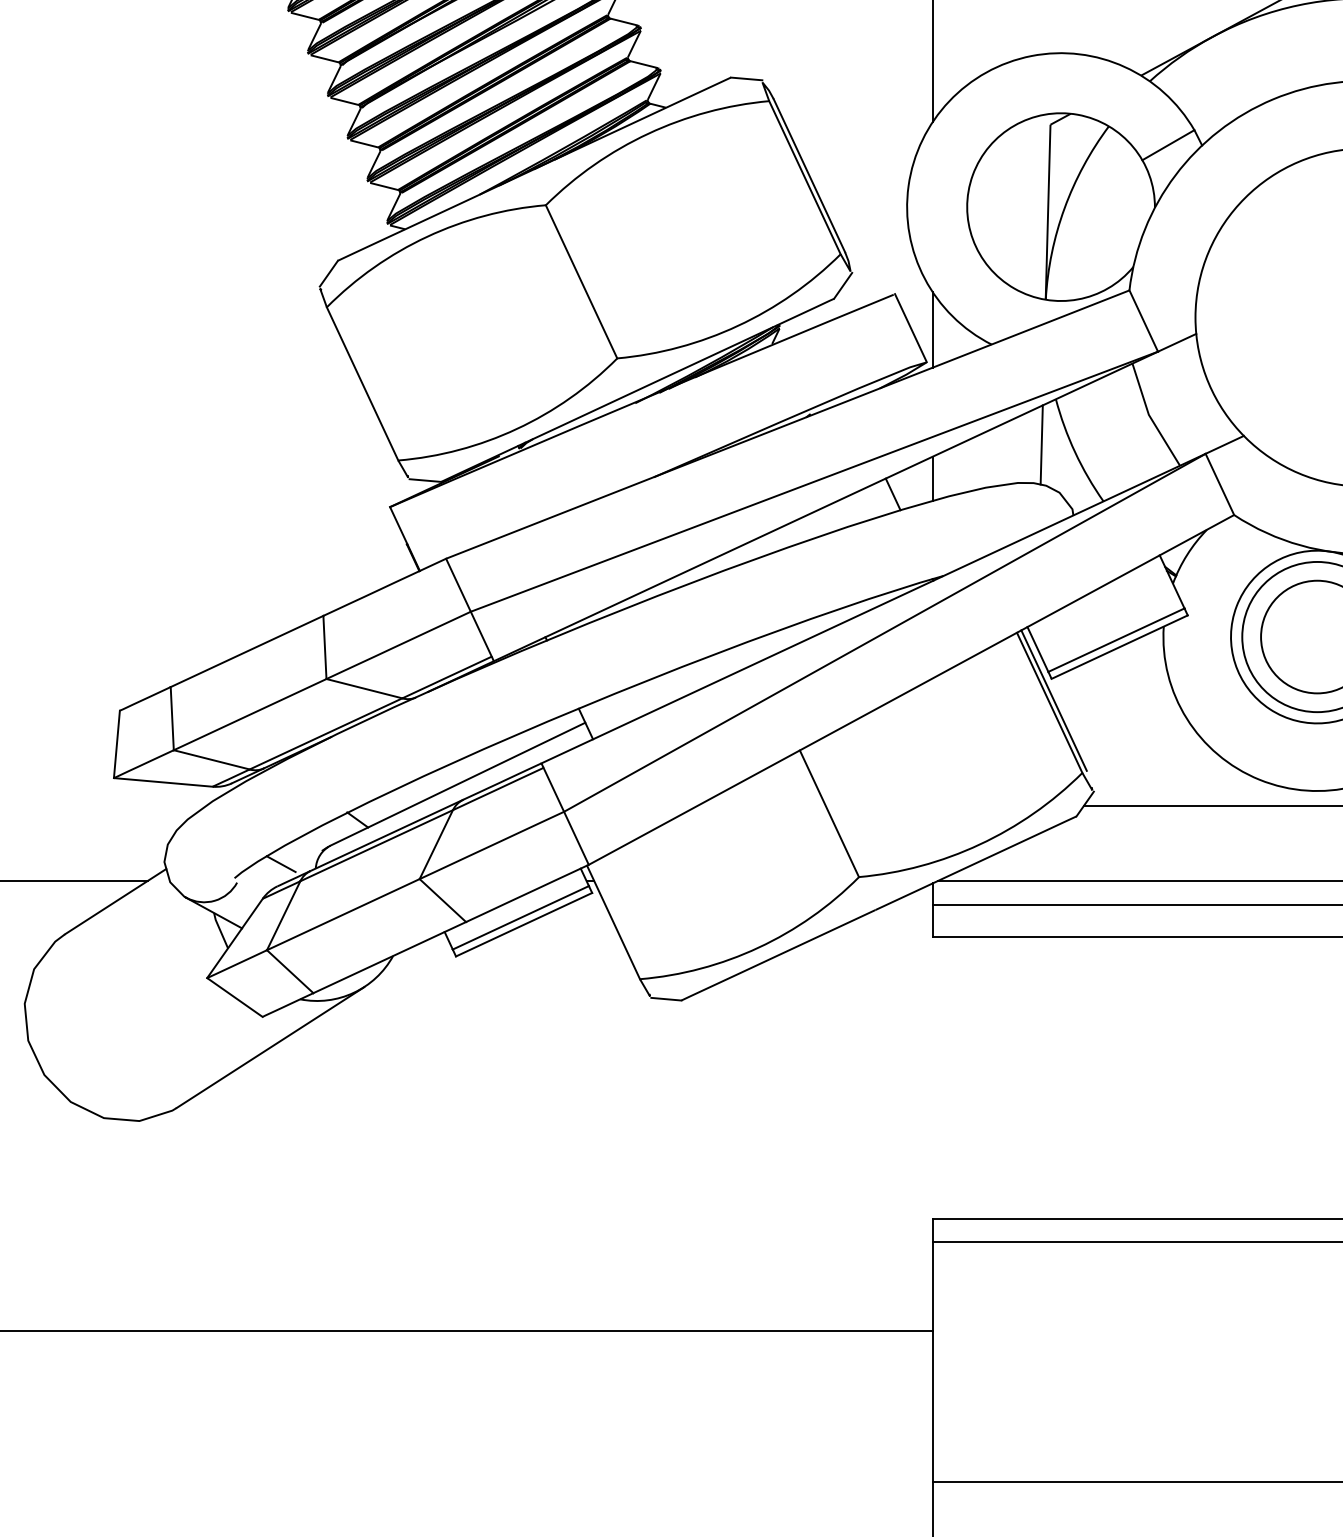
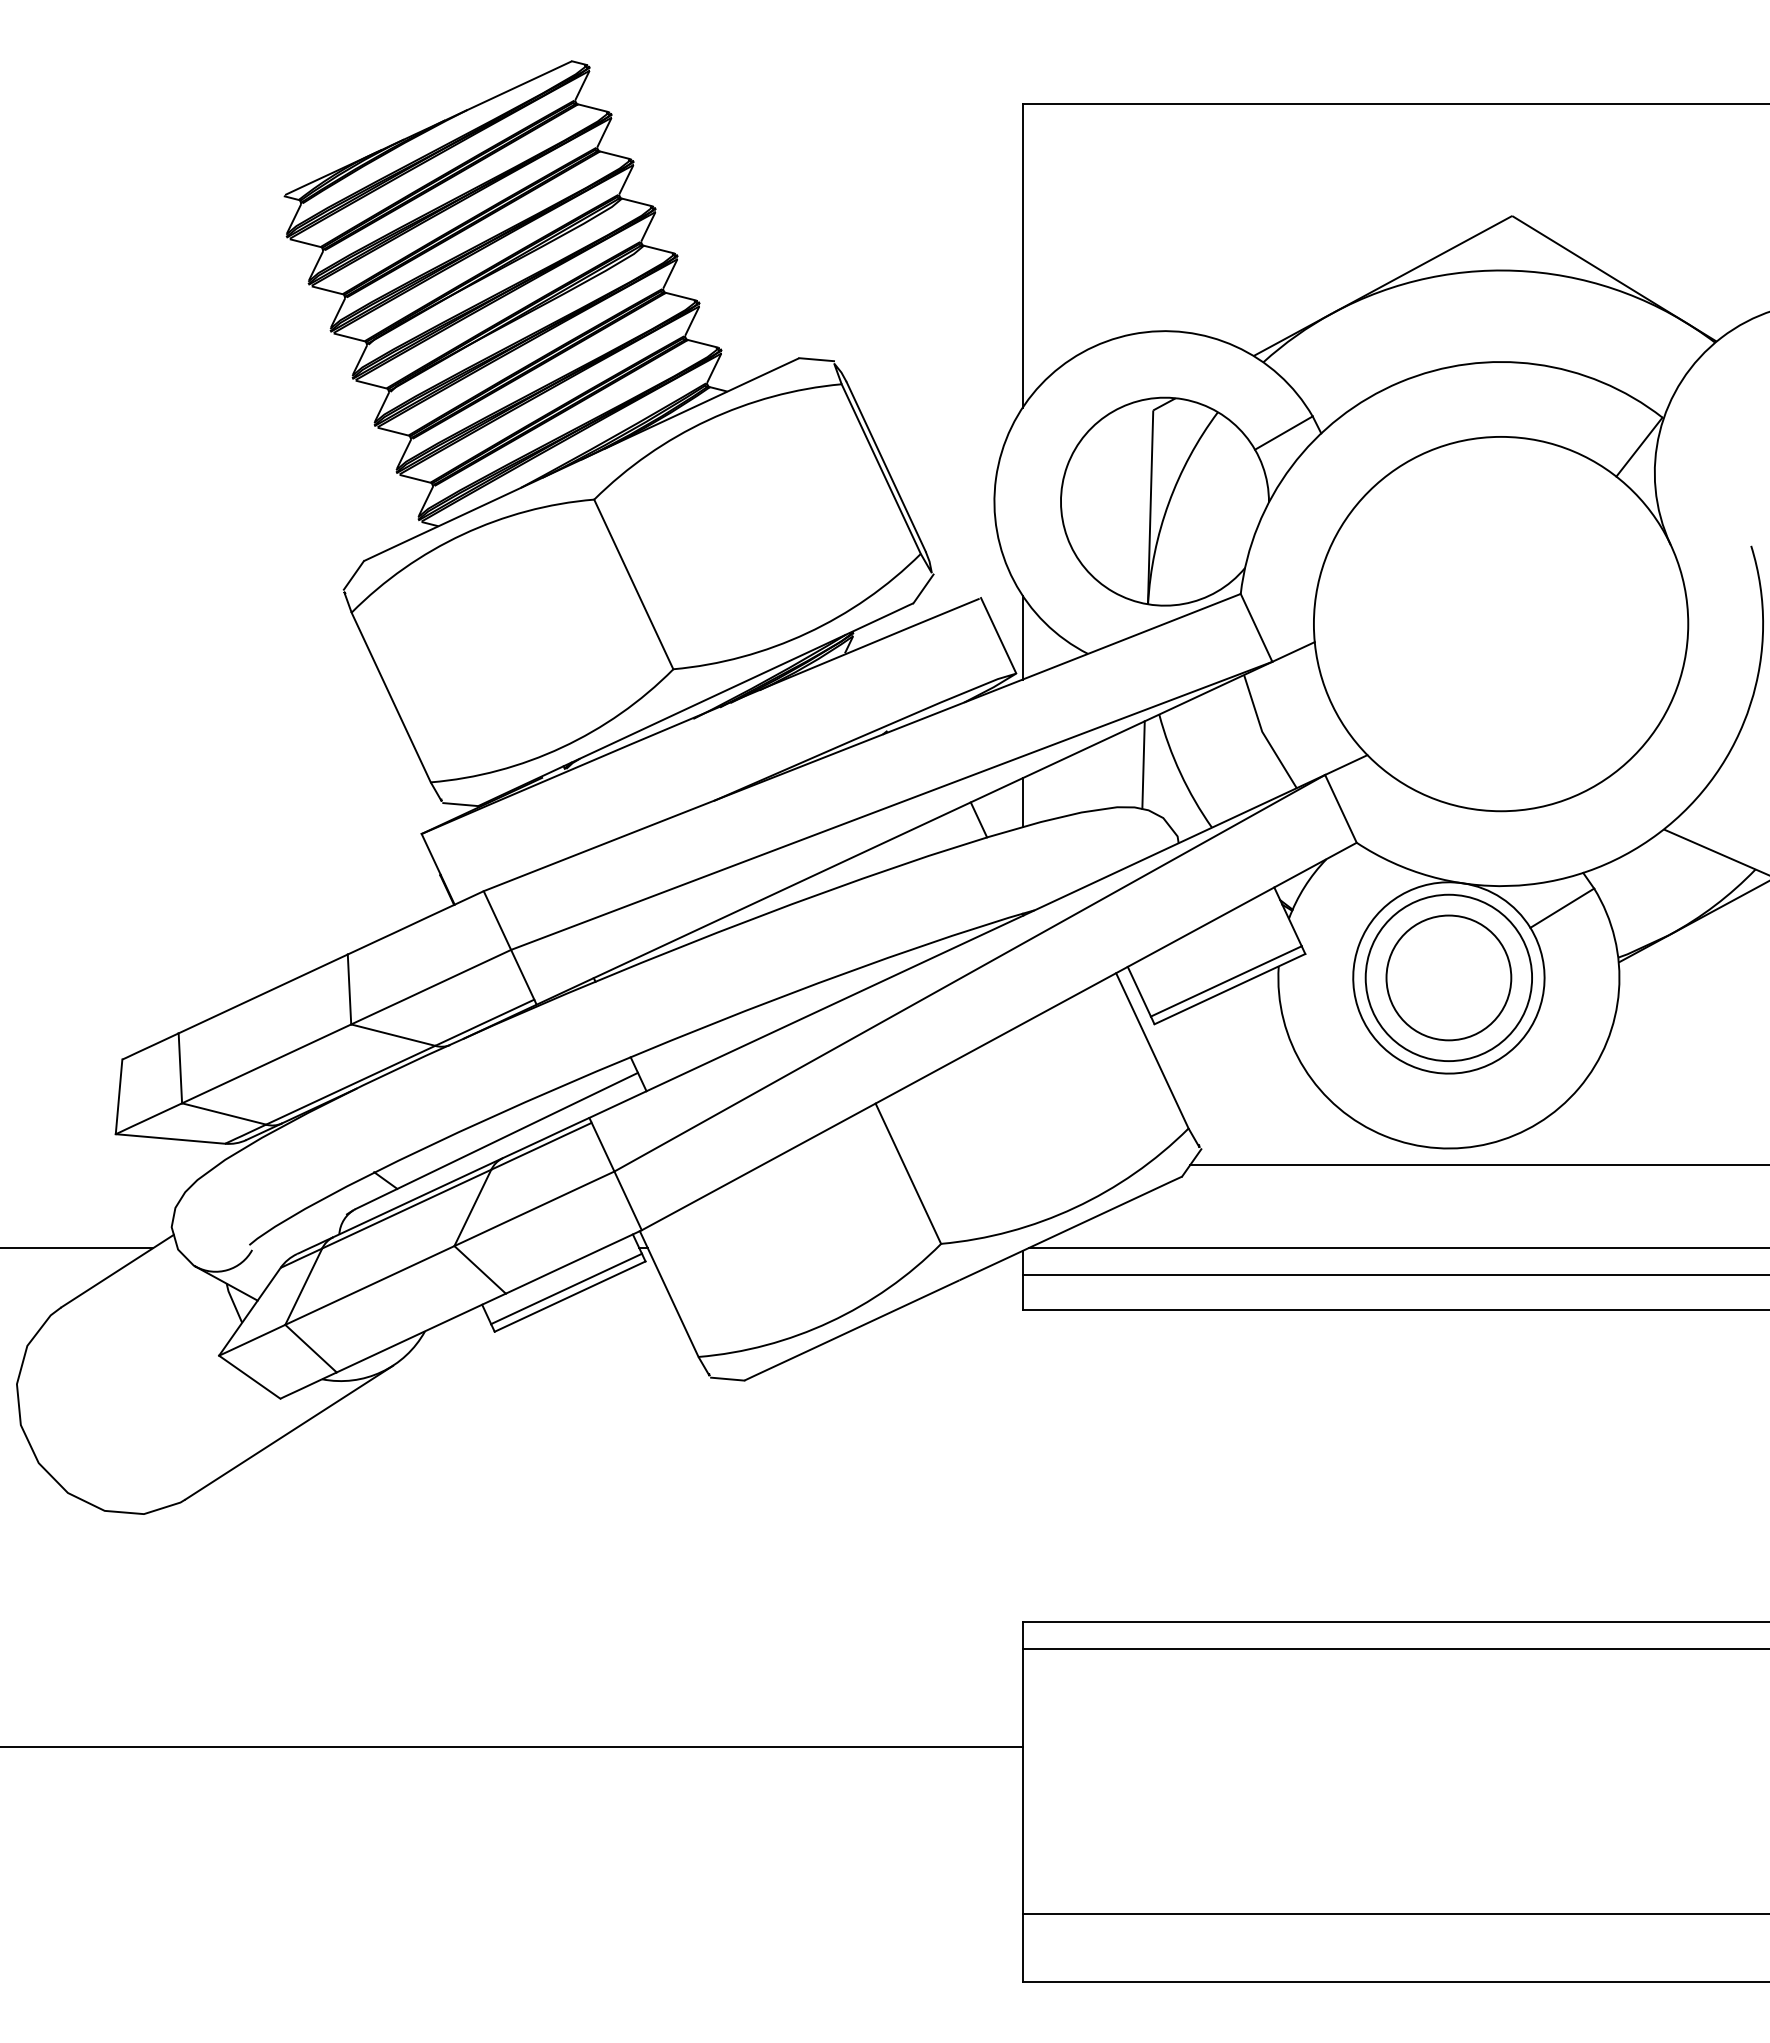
line: (1053, 700) -> (1156, 1048), removed
line: (281, 864) -> (301, 1229), removed

